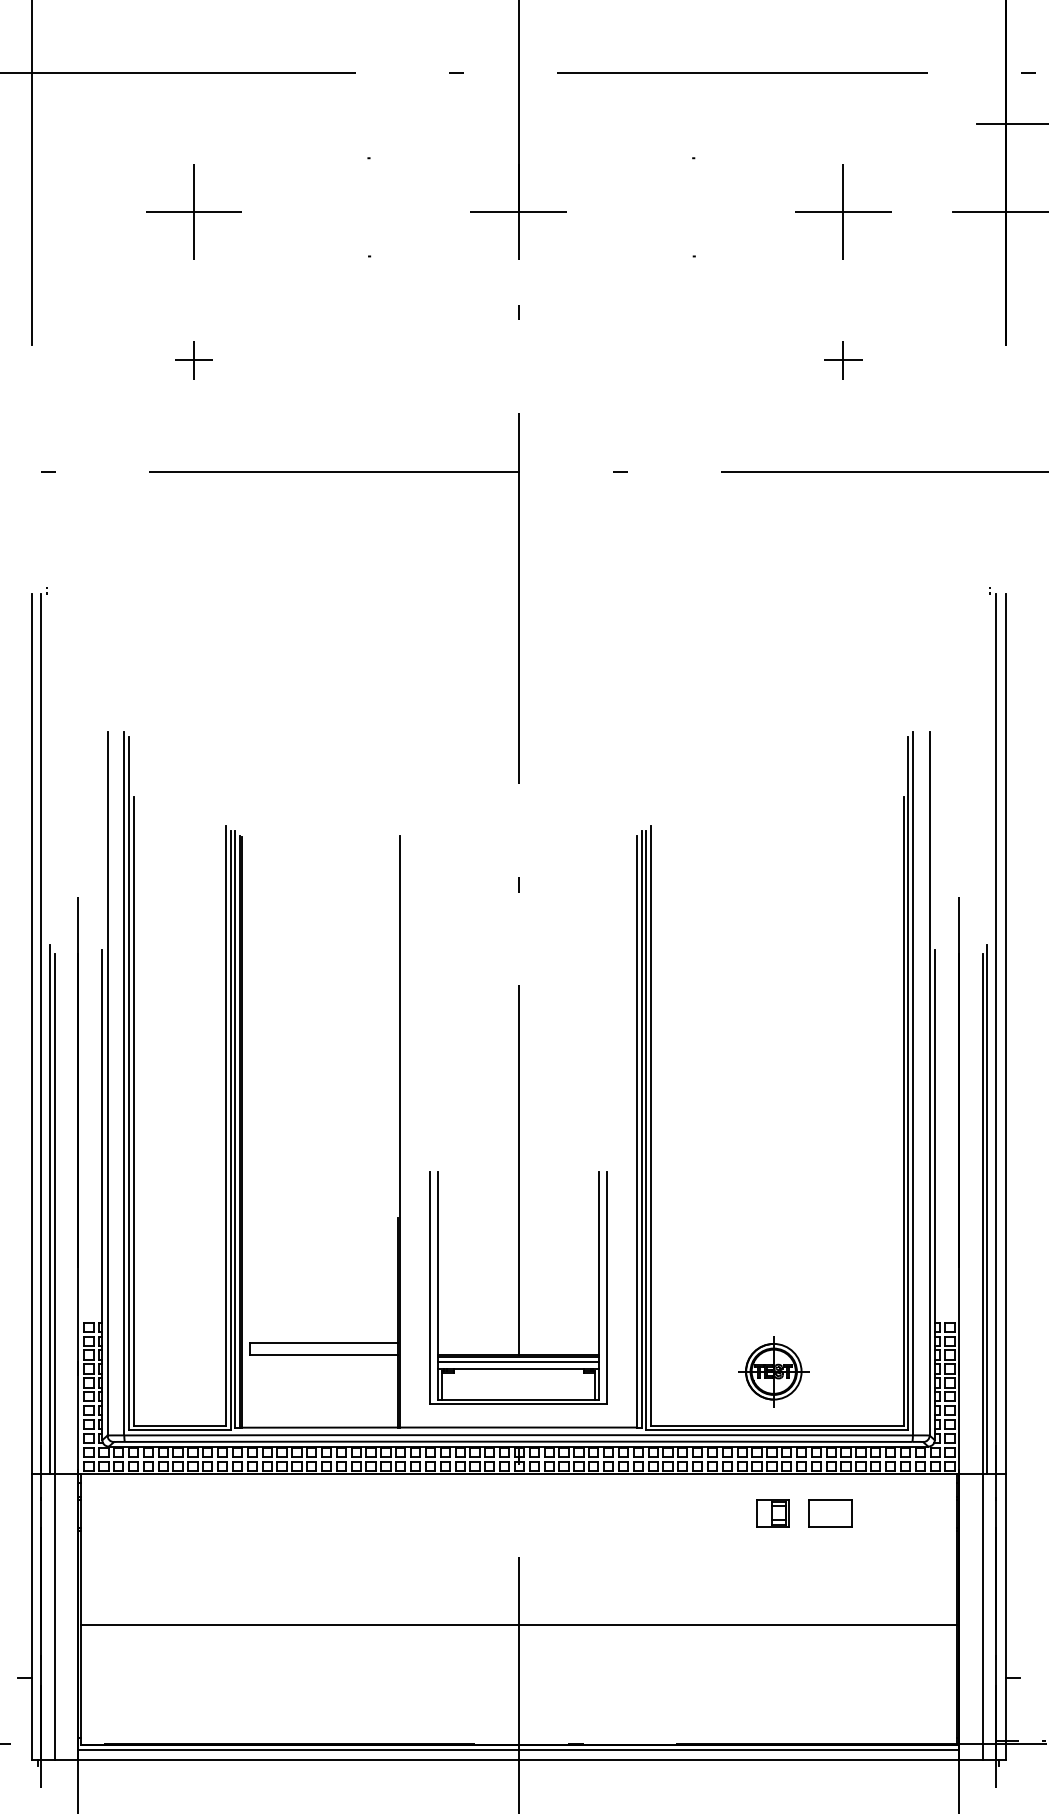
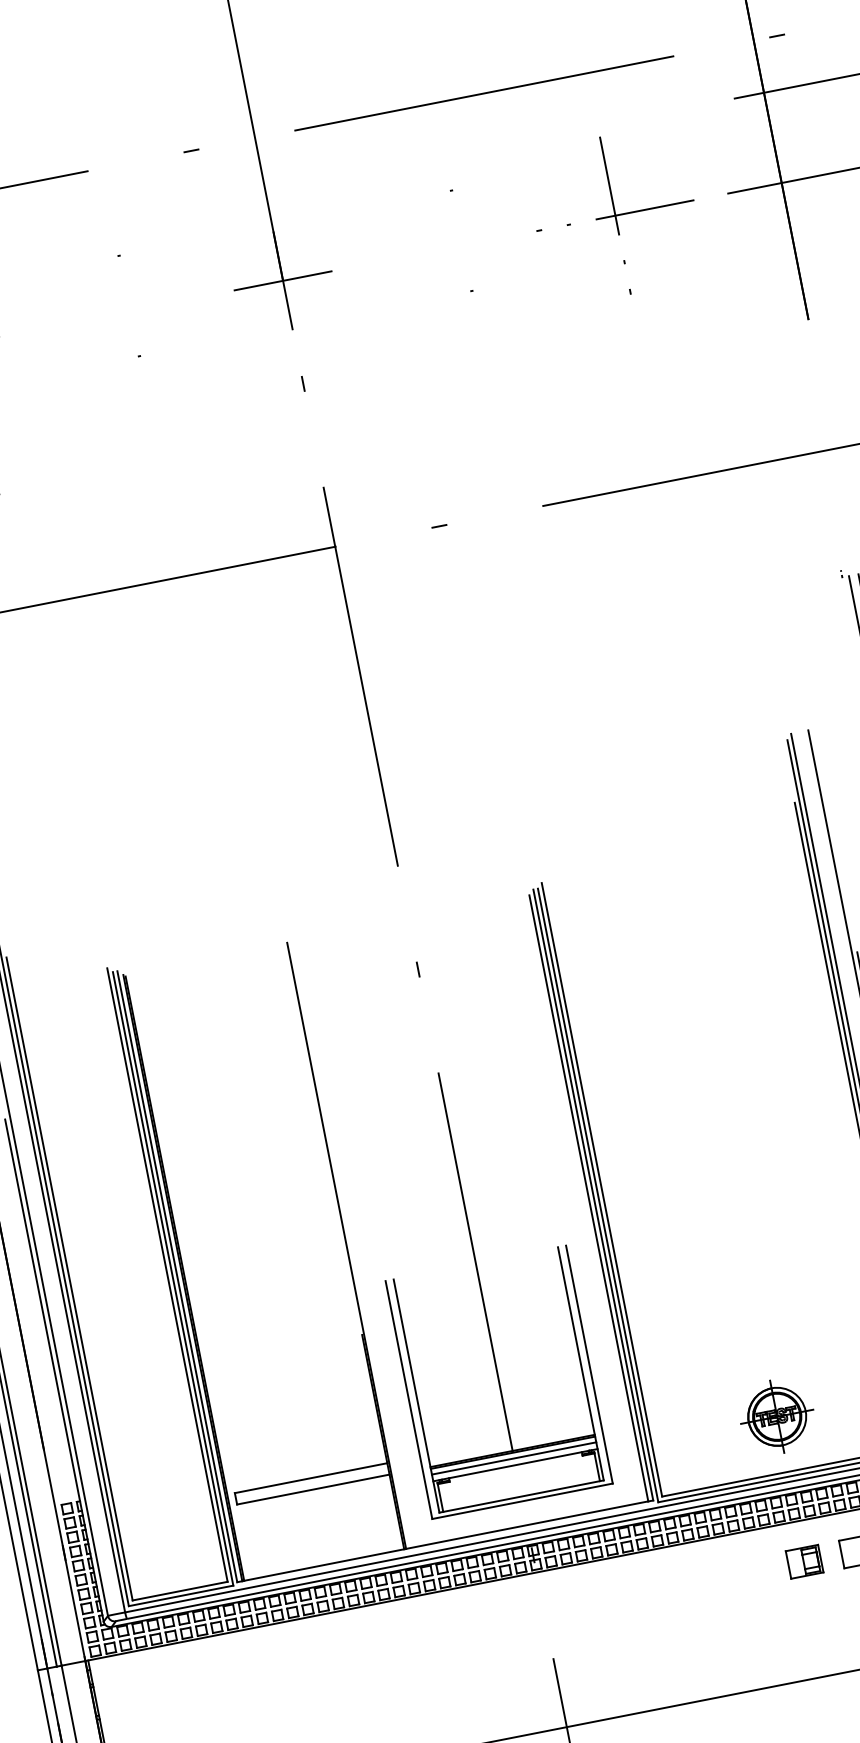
part: (843, 211) -> (615, 215), size x1.6
part: (843, 360) -> (645, 367), removed

